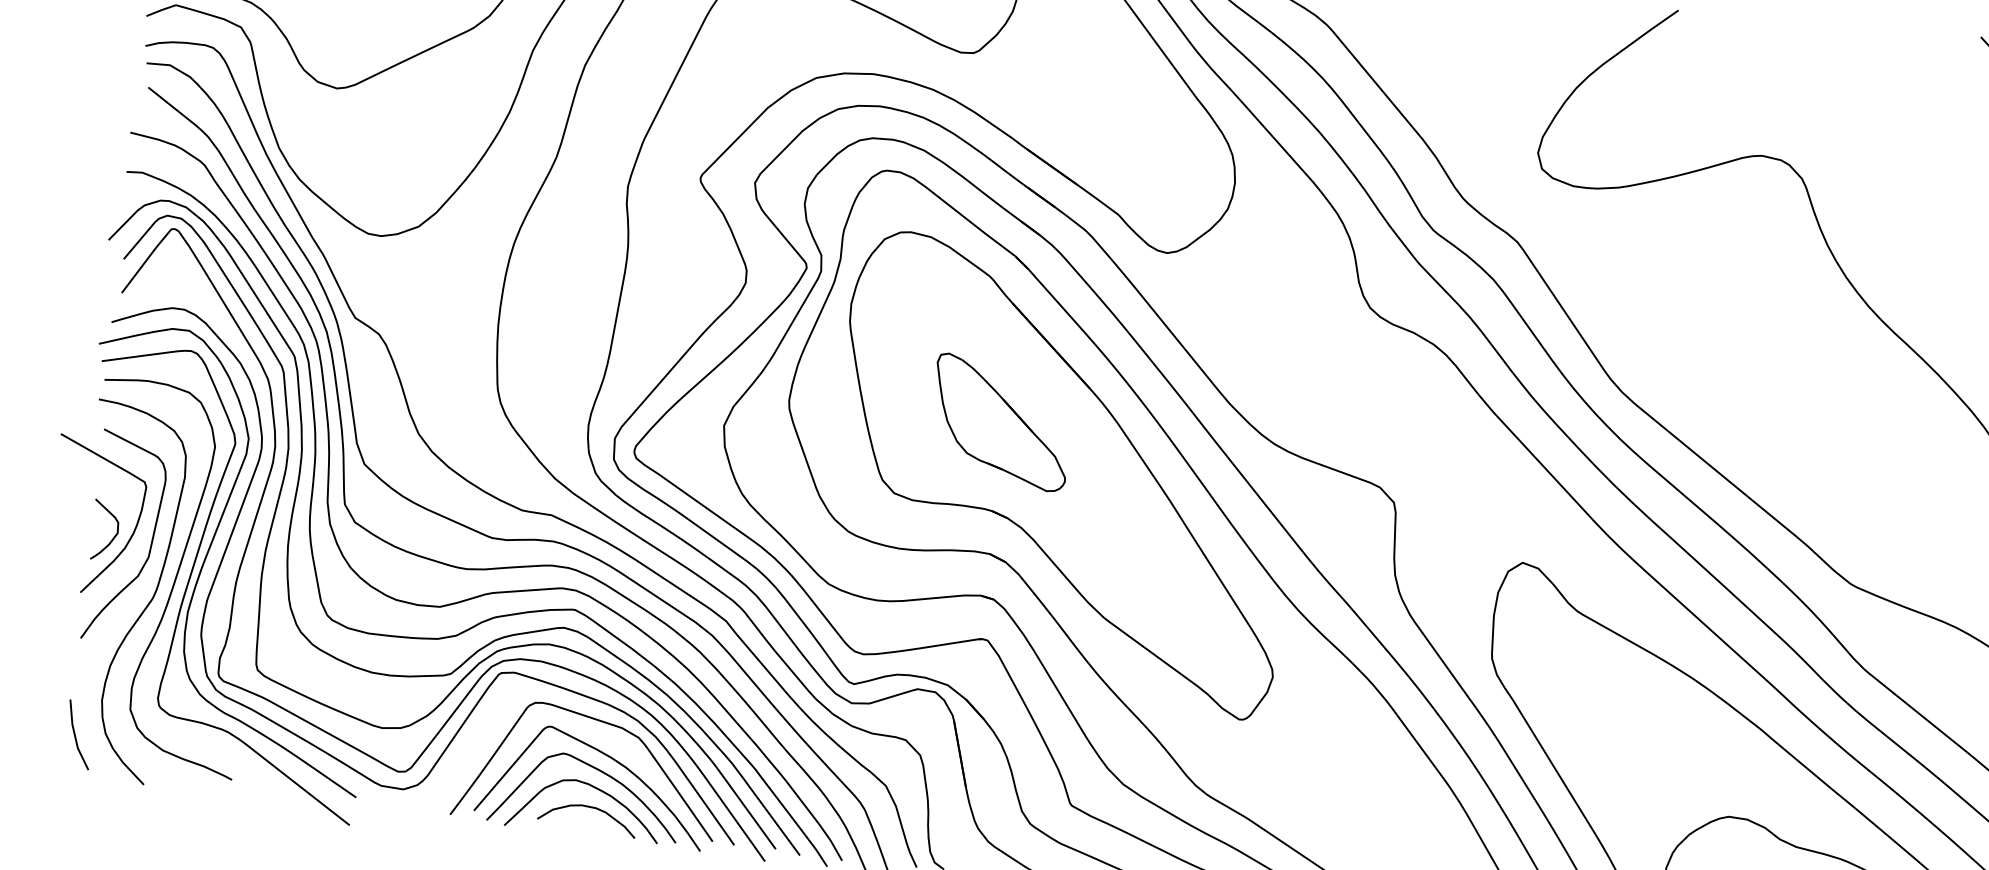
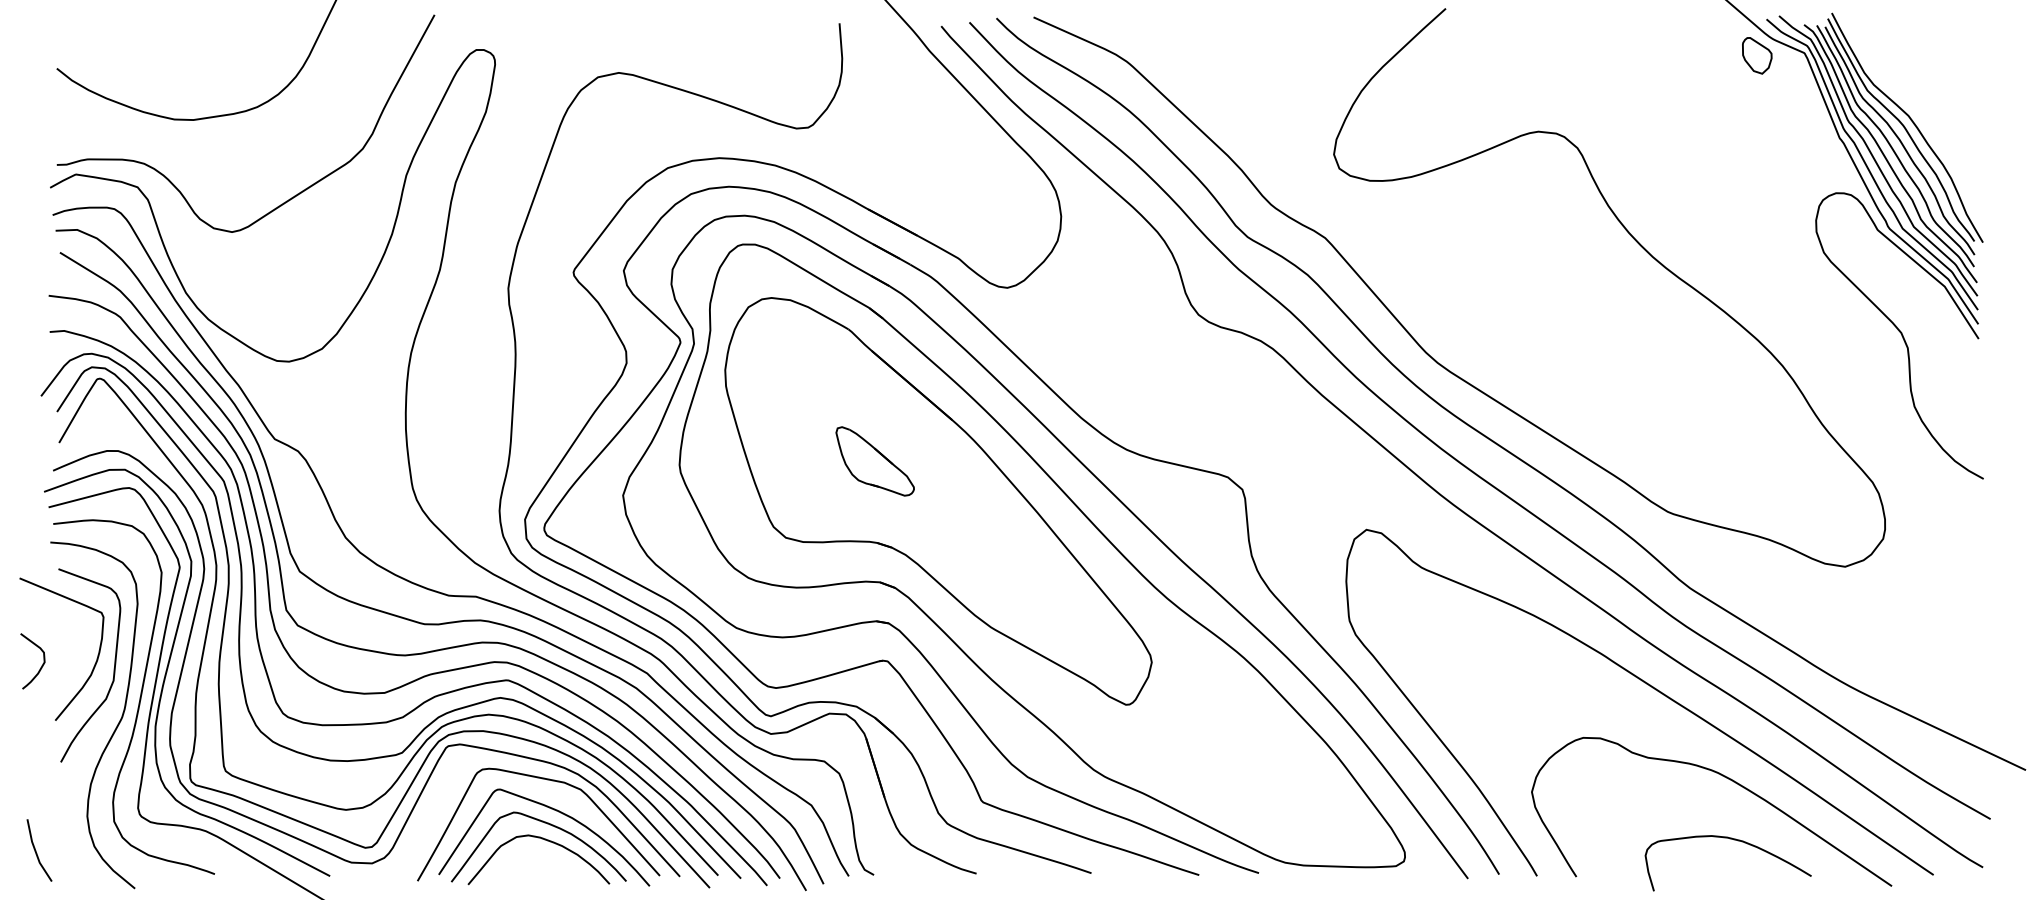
part: (1000, 422) -> (874, 461), size x0.6
curve: (113, 536) -> (41, 665), moved
line: (76, 734) -> (36, 850), moved
curve: (589, 808) -> (543, 859), removed

